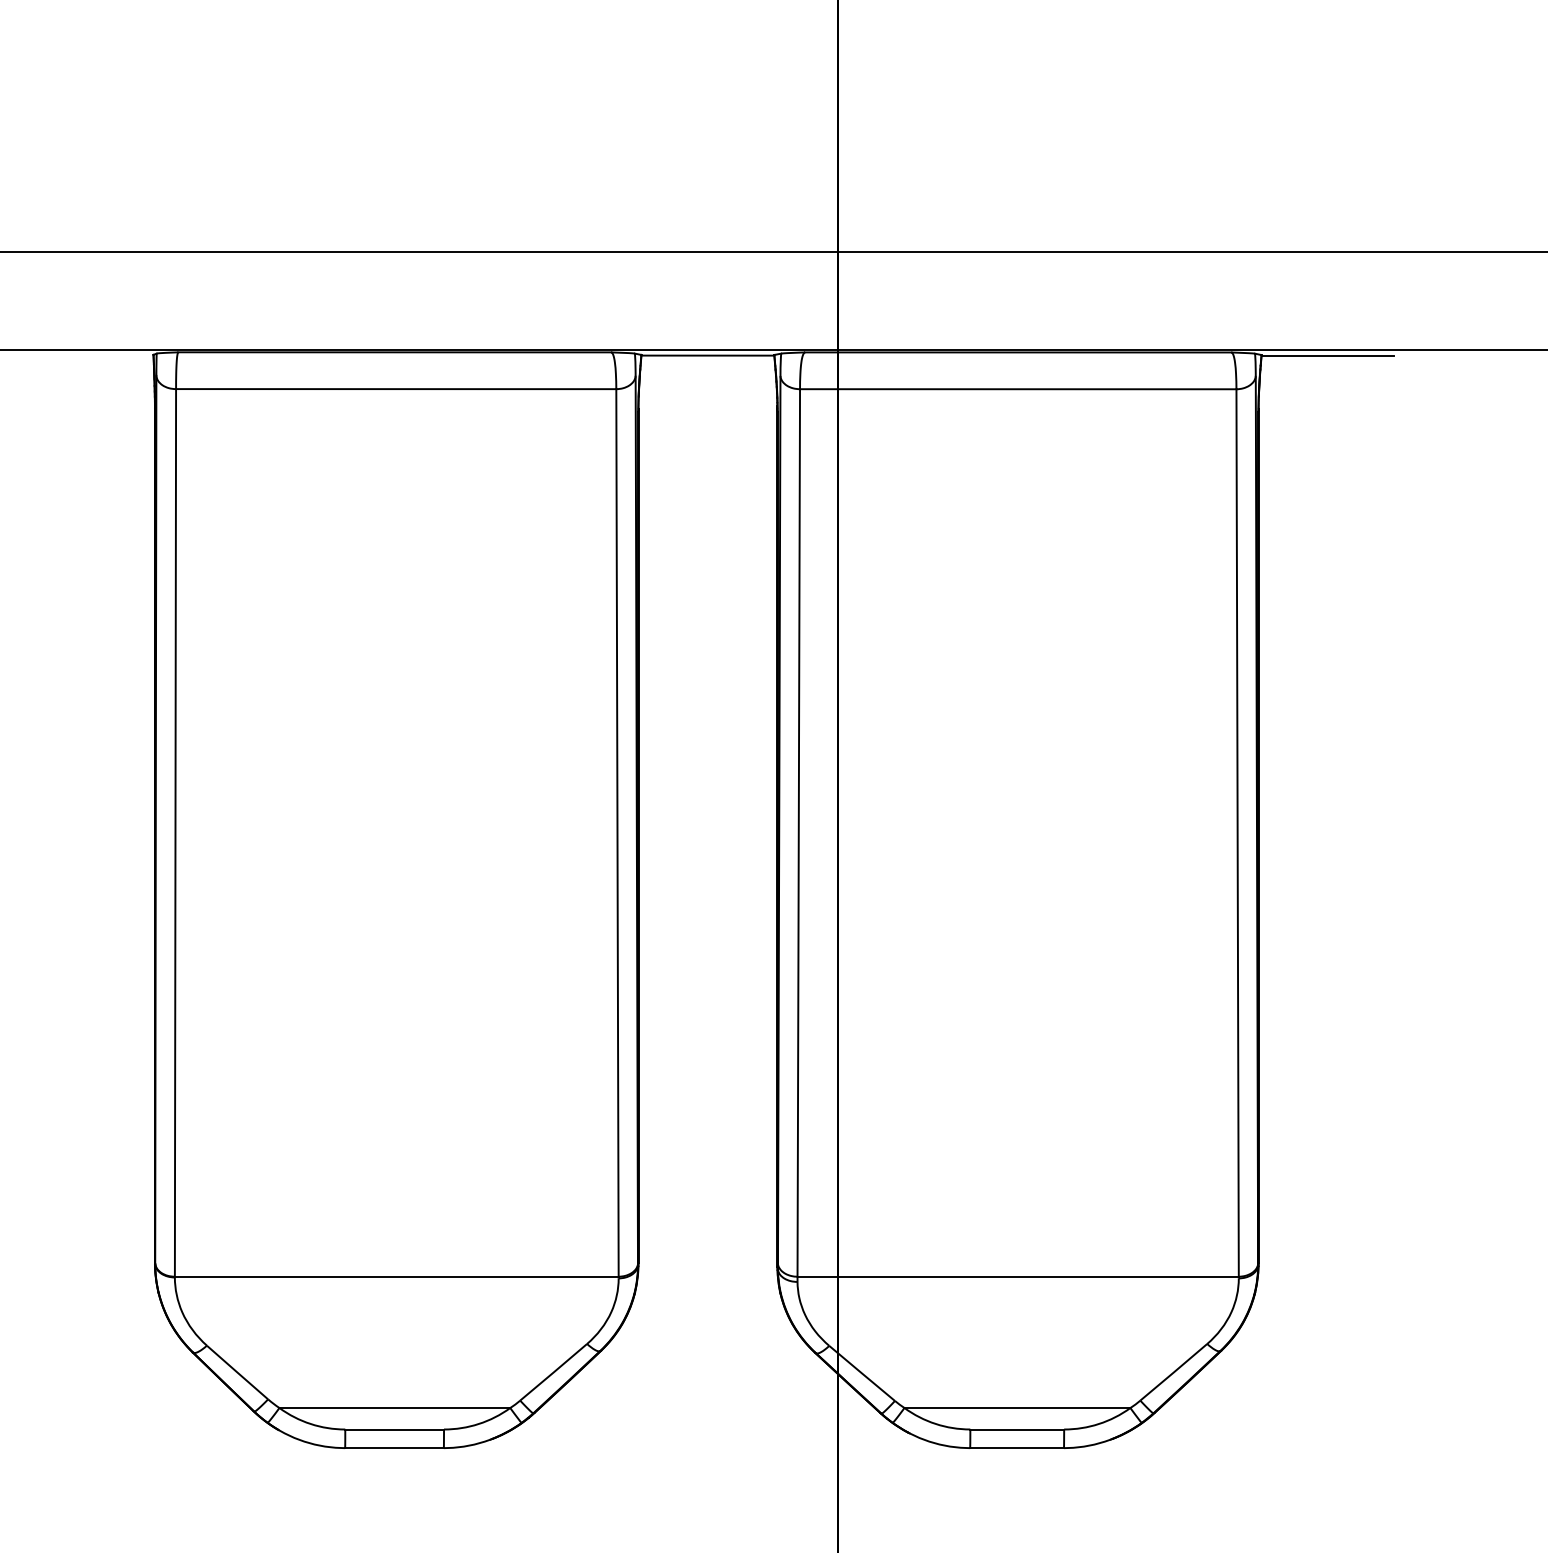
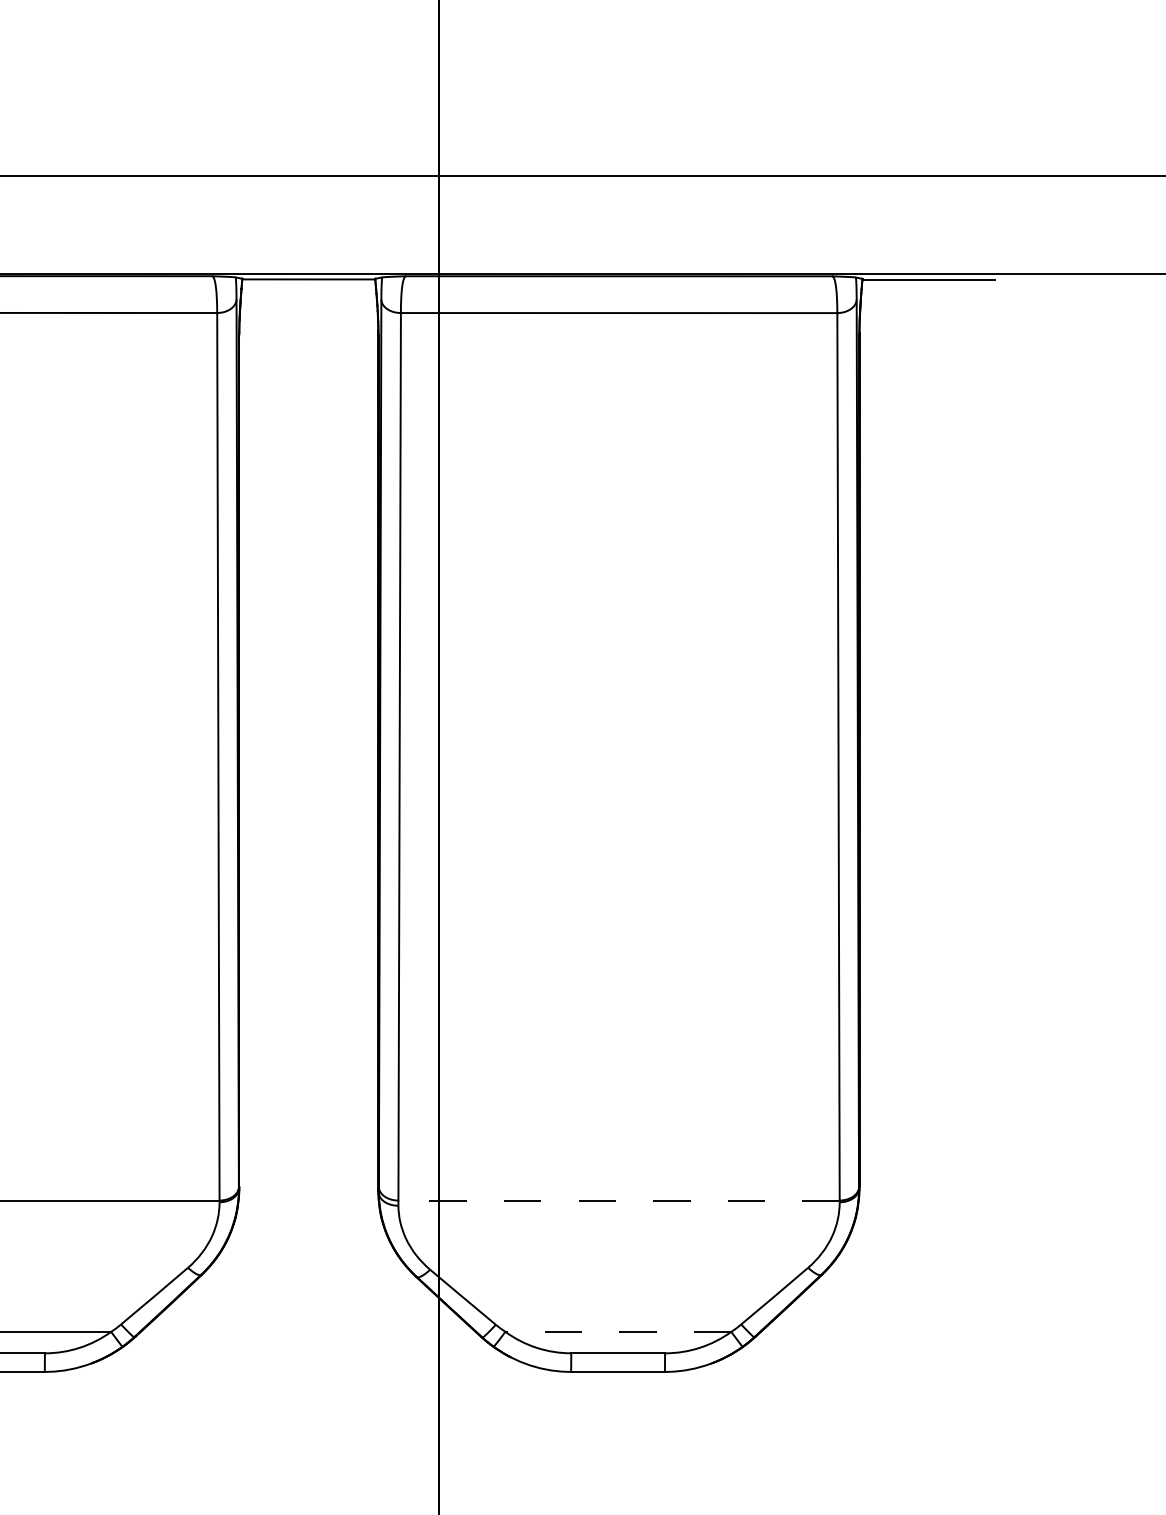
line: (1018, 1276) -> (619, 1200), solid -> dashed
line: (1017, 1408) -> (618, 1332), solid -> dashed

